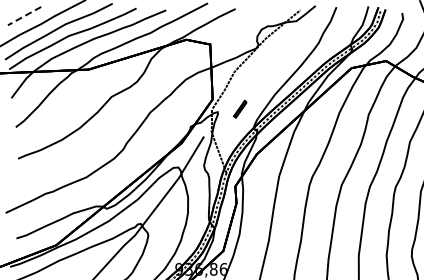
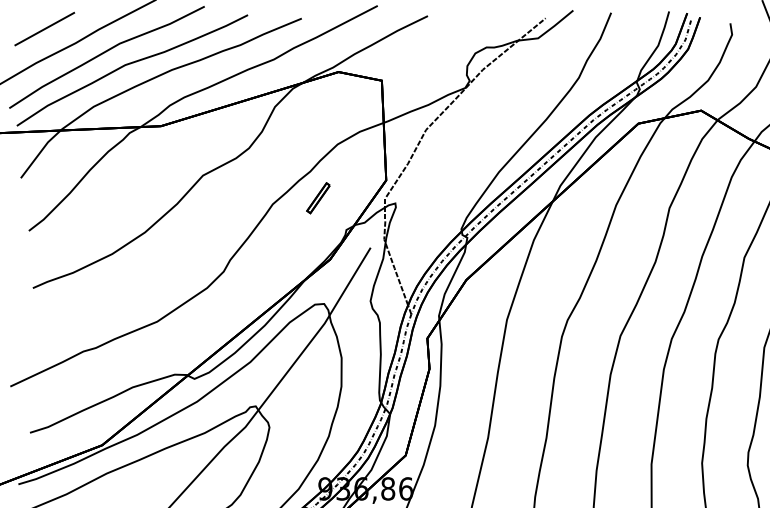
line: (24, 16) -> (44, 29), dashed -> solid
part: (240, 108) -> (318, 196), moved

